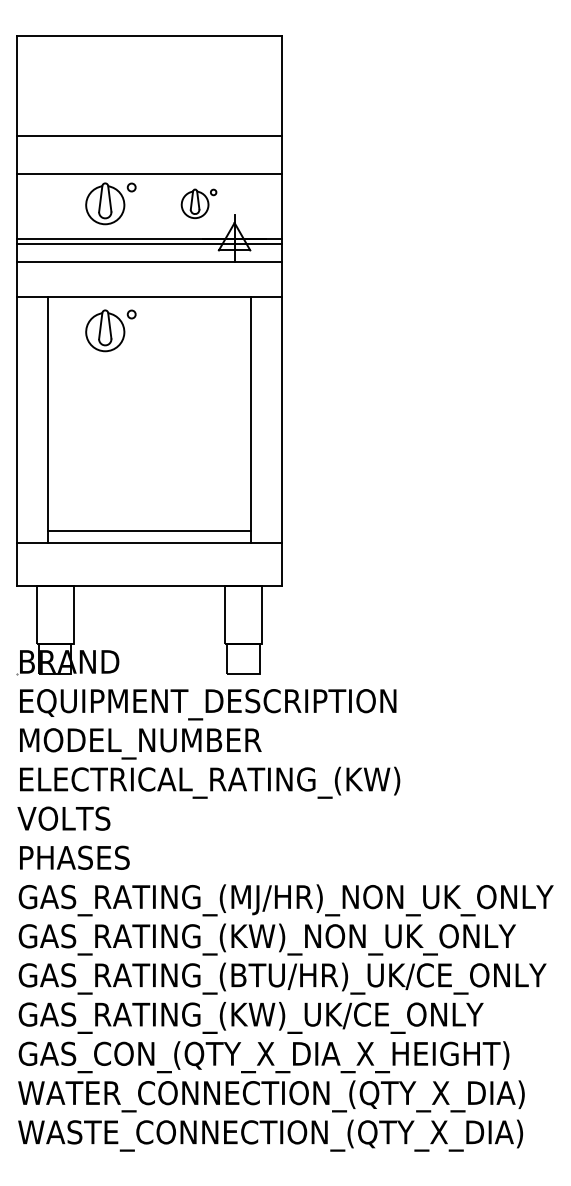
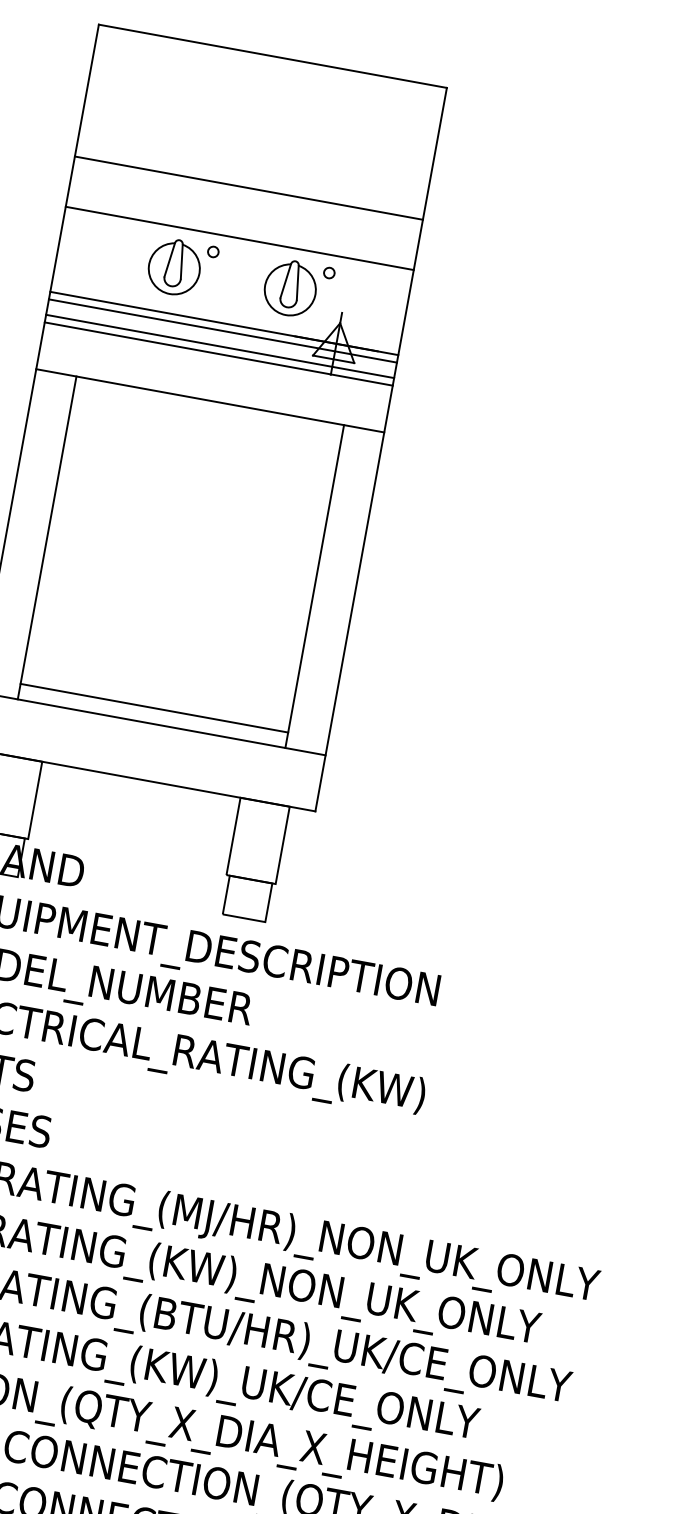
part: (198, 203) -> (297, 288), size x1.43
line: (149, 256) -> (220, 346), added
part: (110, 330) -> (151, 434), removed

